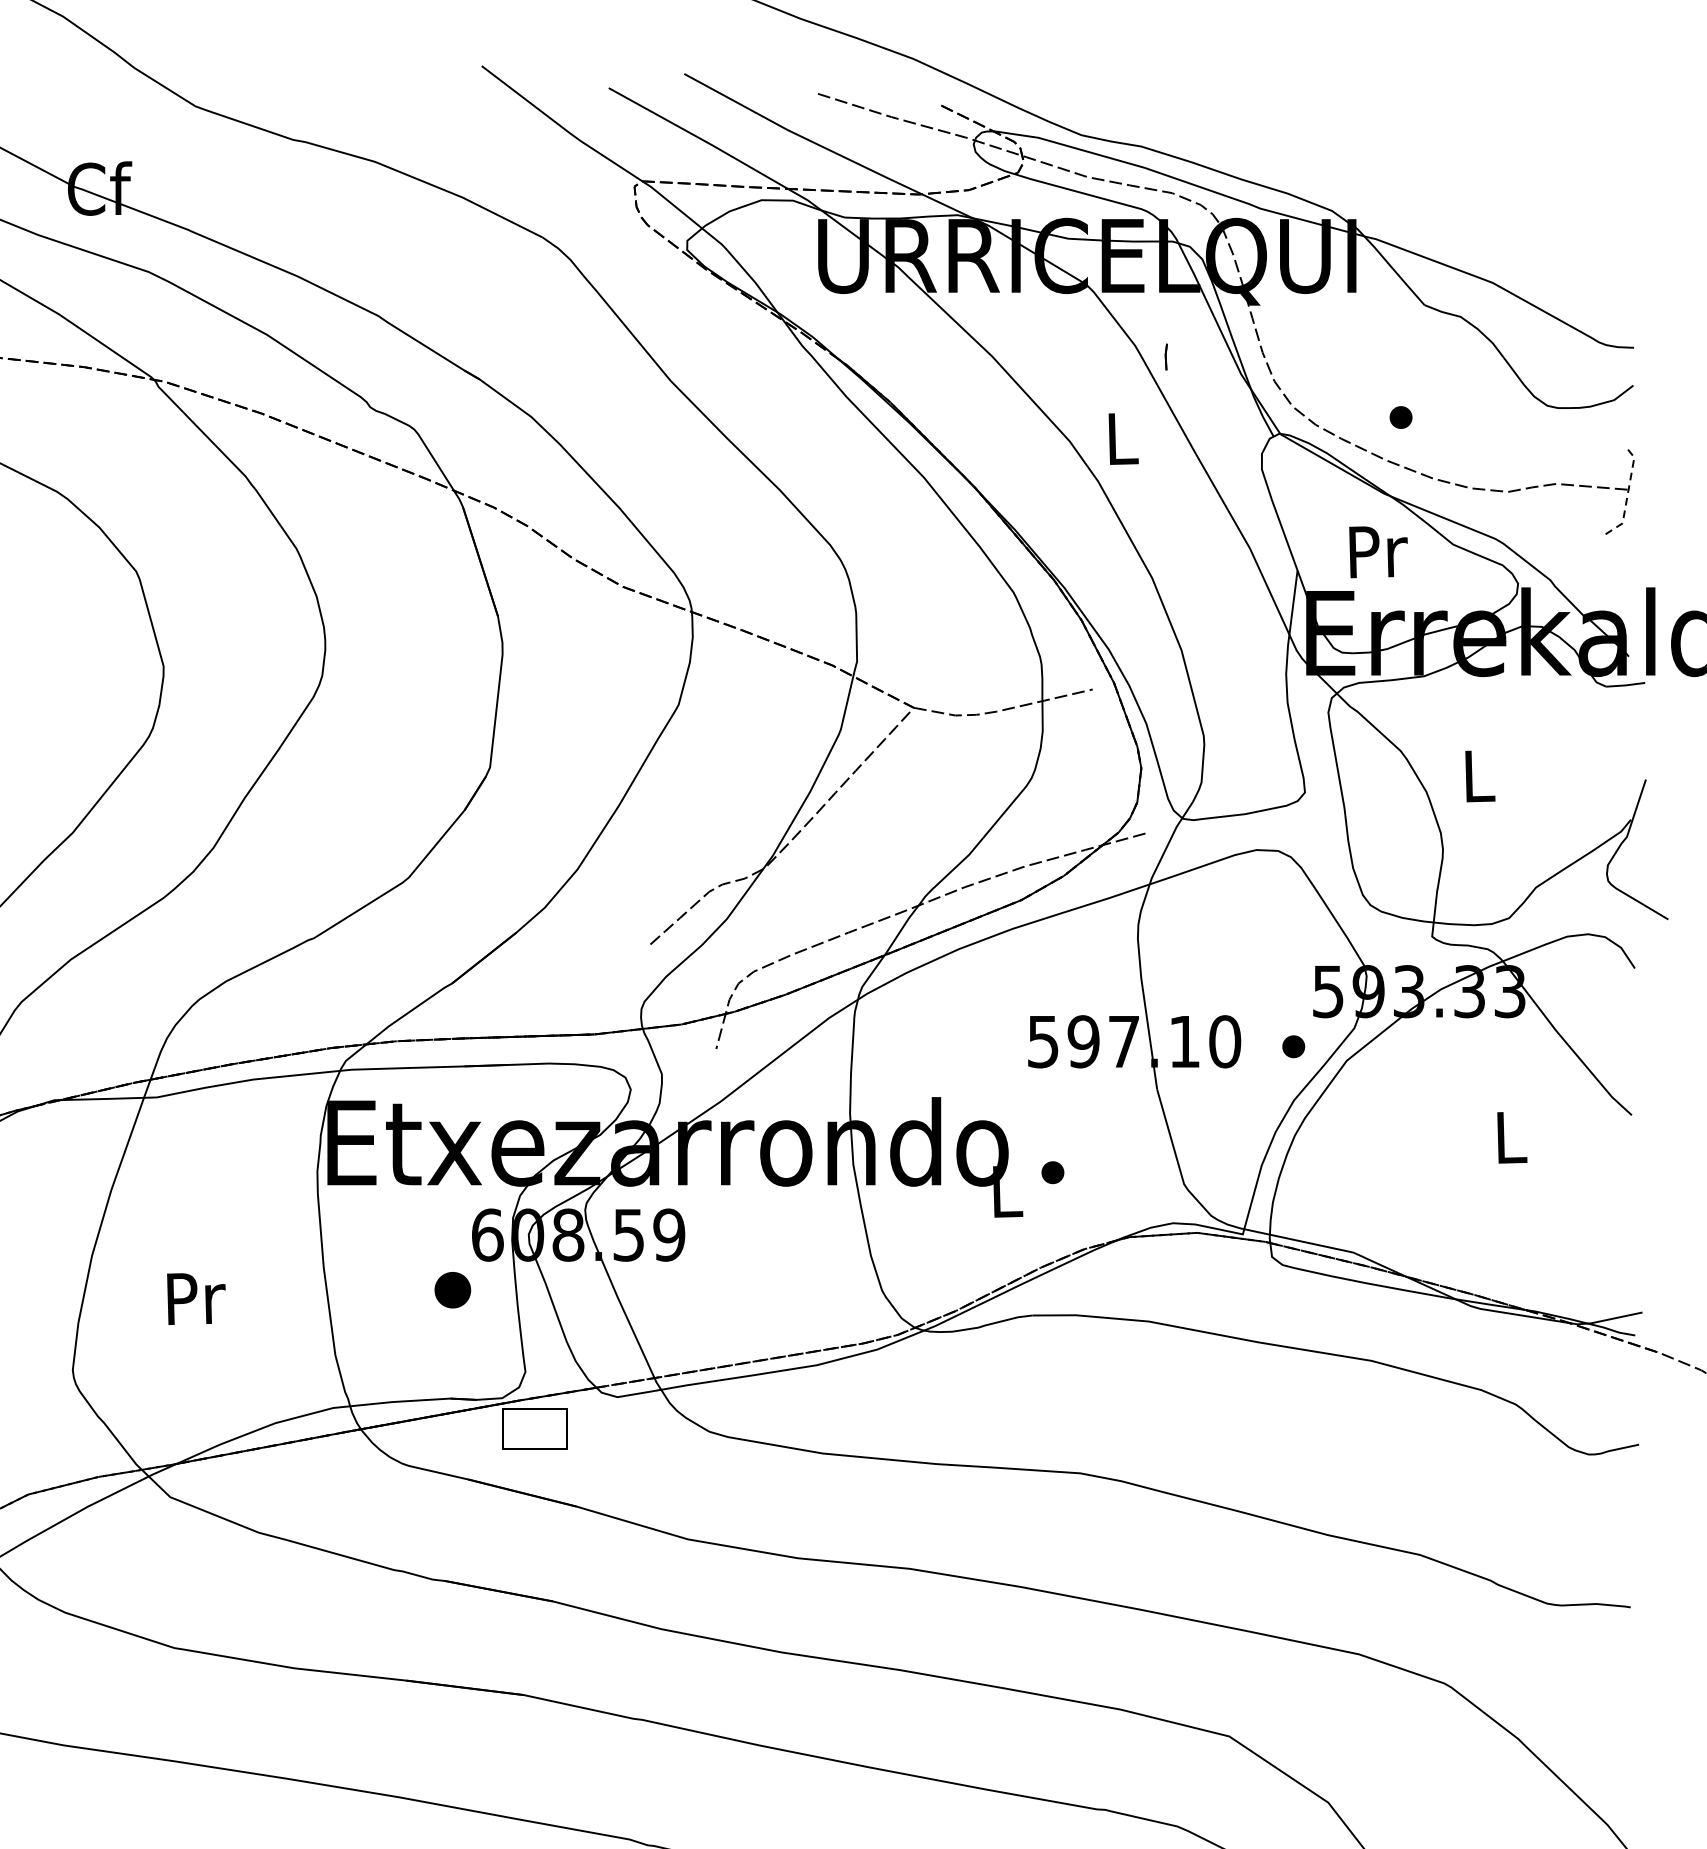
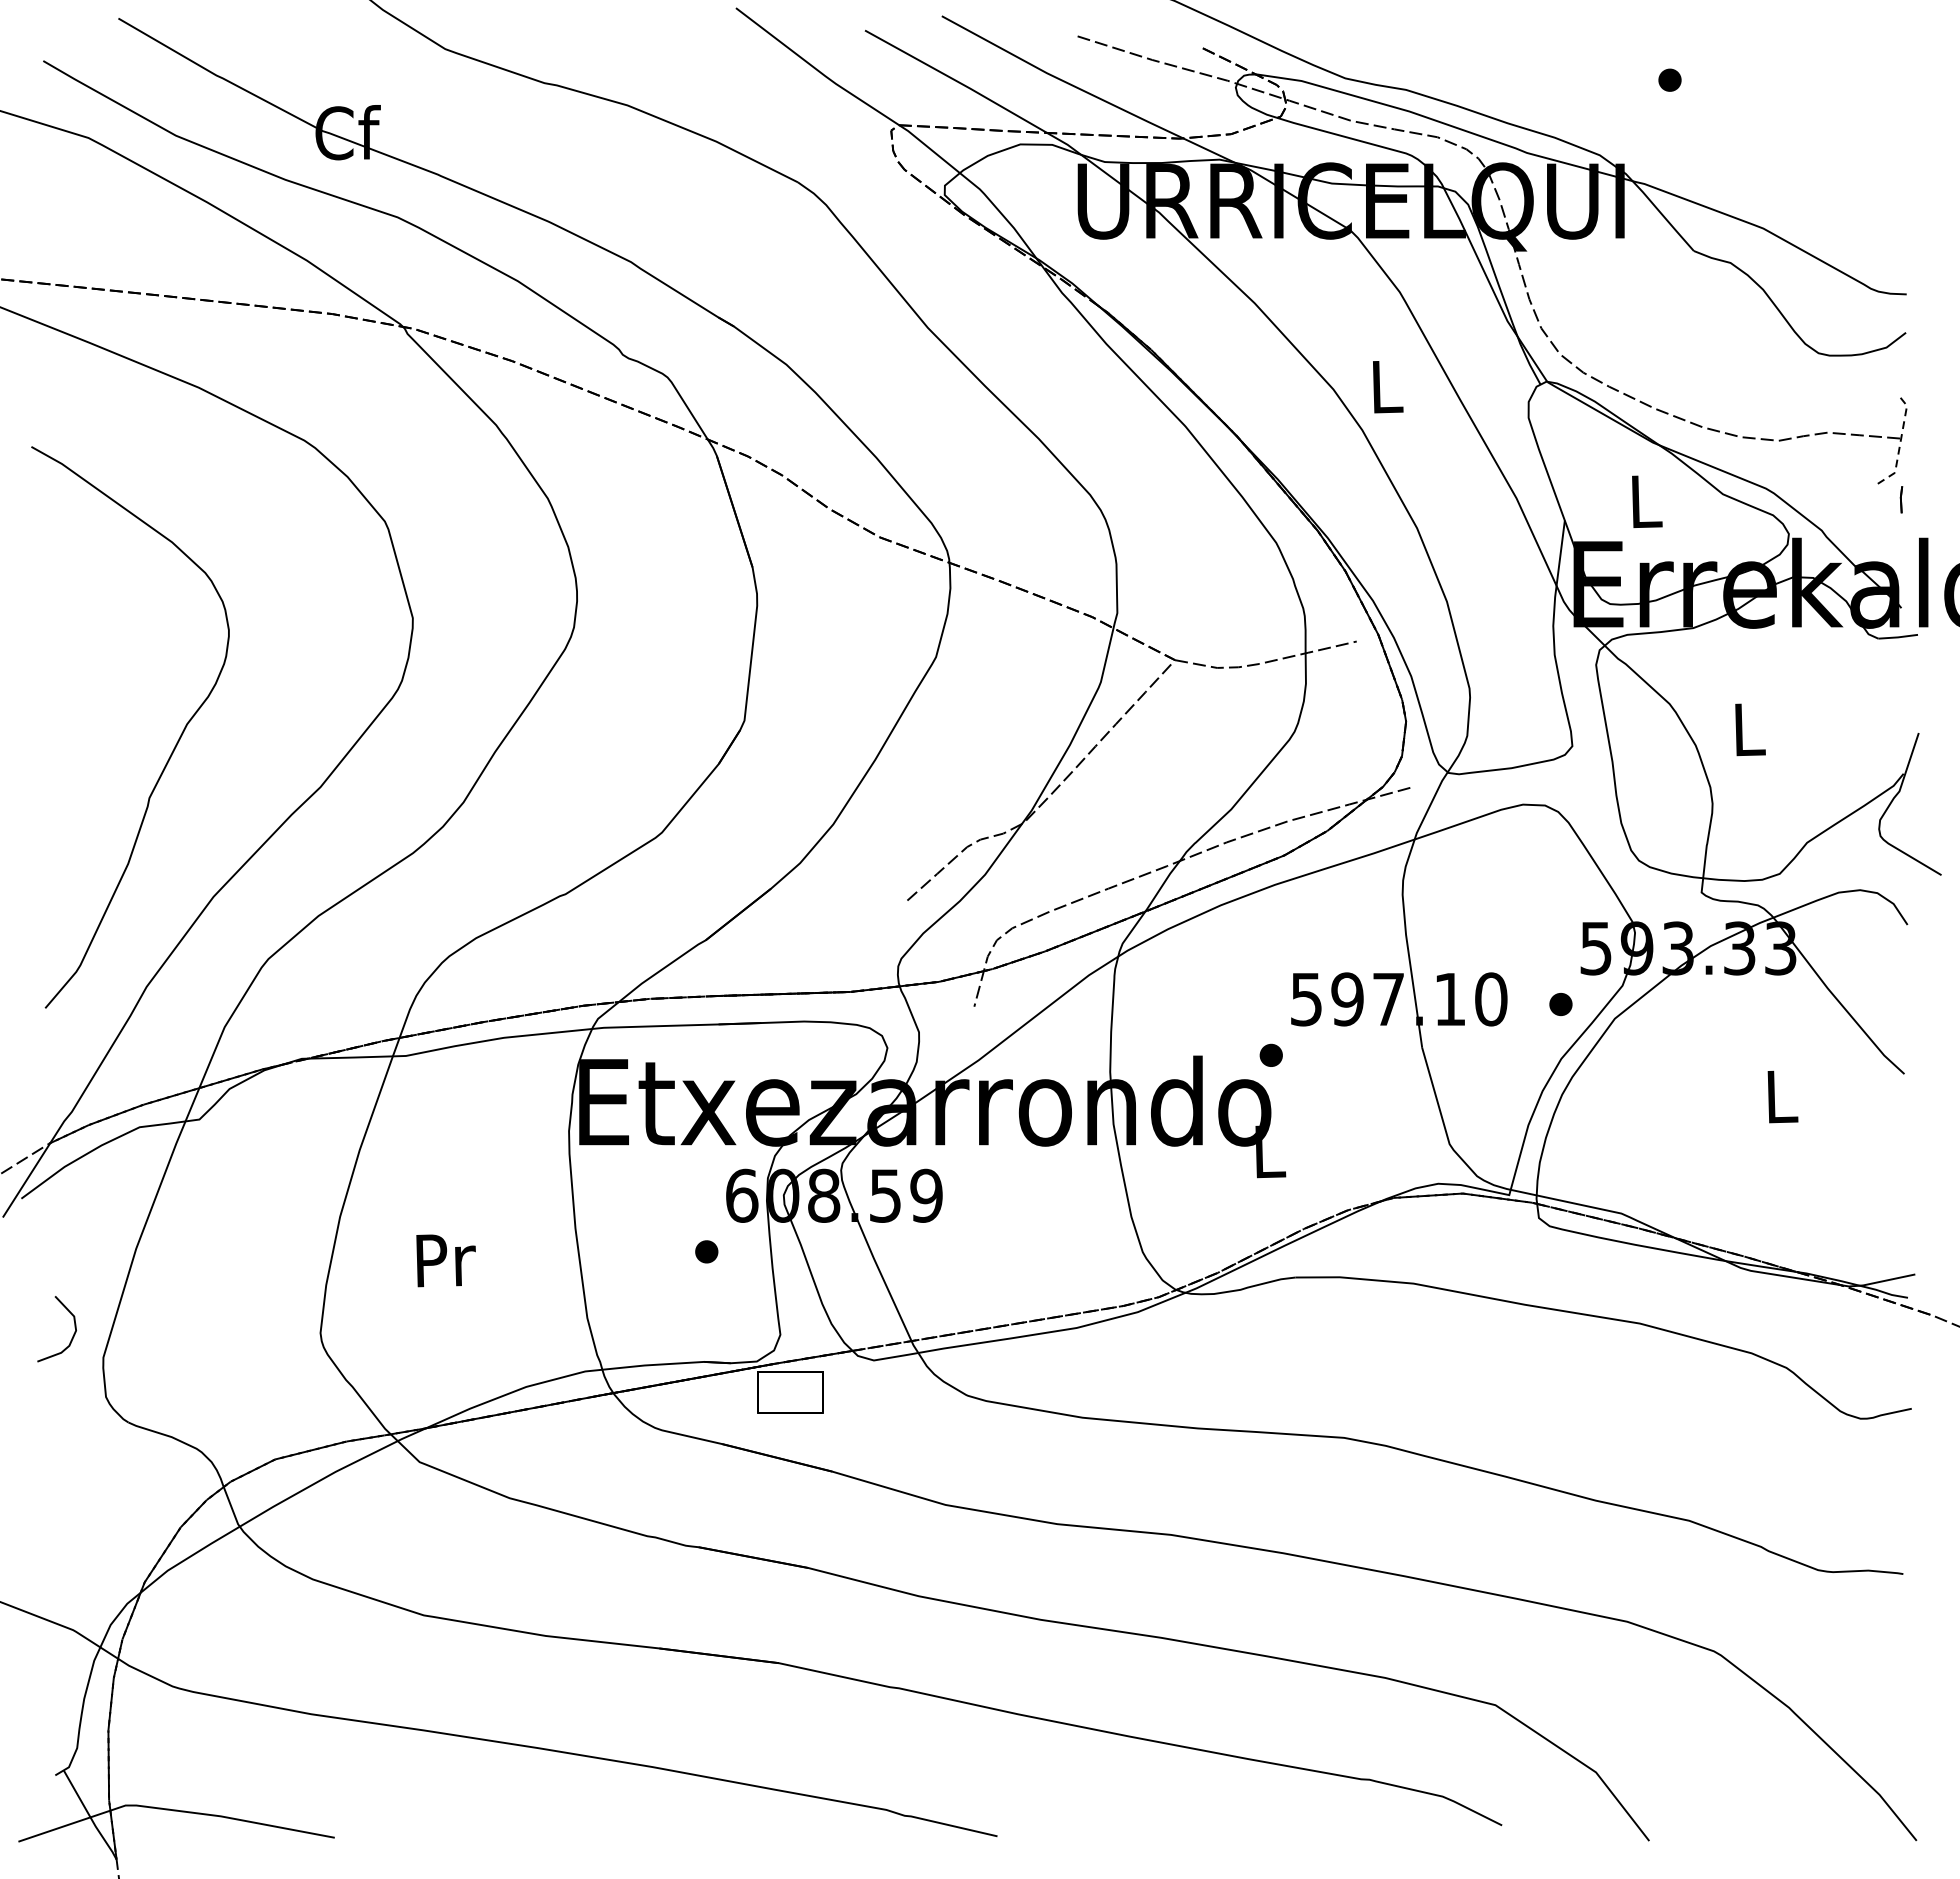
part: (1166, 356) -> (1901, 499), moved
part: (1400, 416) -> (1669, 79), moved
text: (1377, 551) -> (1646, 501), Pr -> L
part: (1052, 1171) -> (1270, 1054), moved
part: (452, 1289) -> (706, 1251), size x0.62

